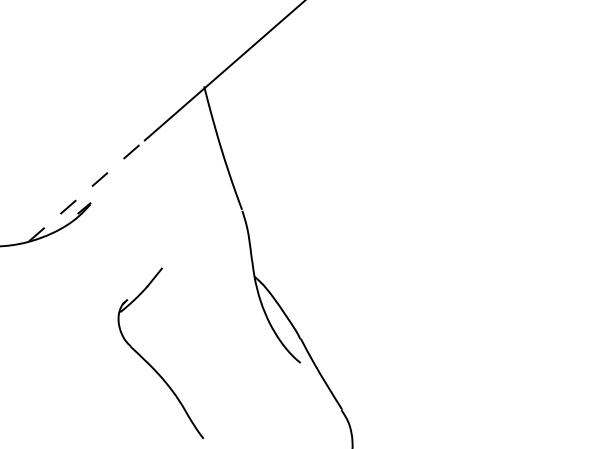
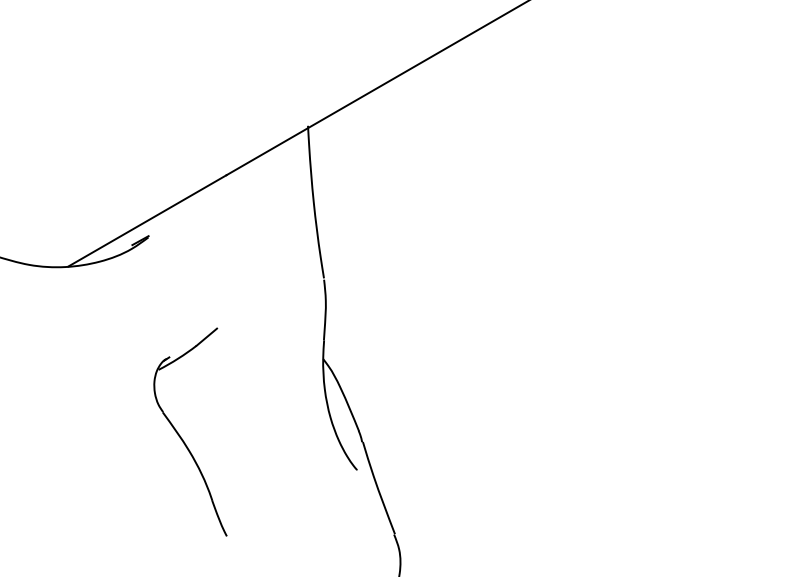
line: (86, 190) -> (147, 220), dashed -> solid

